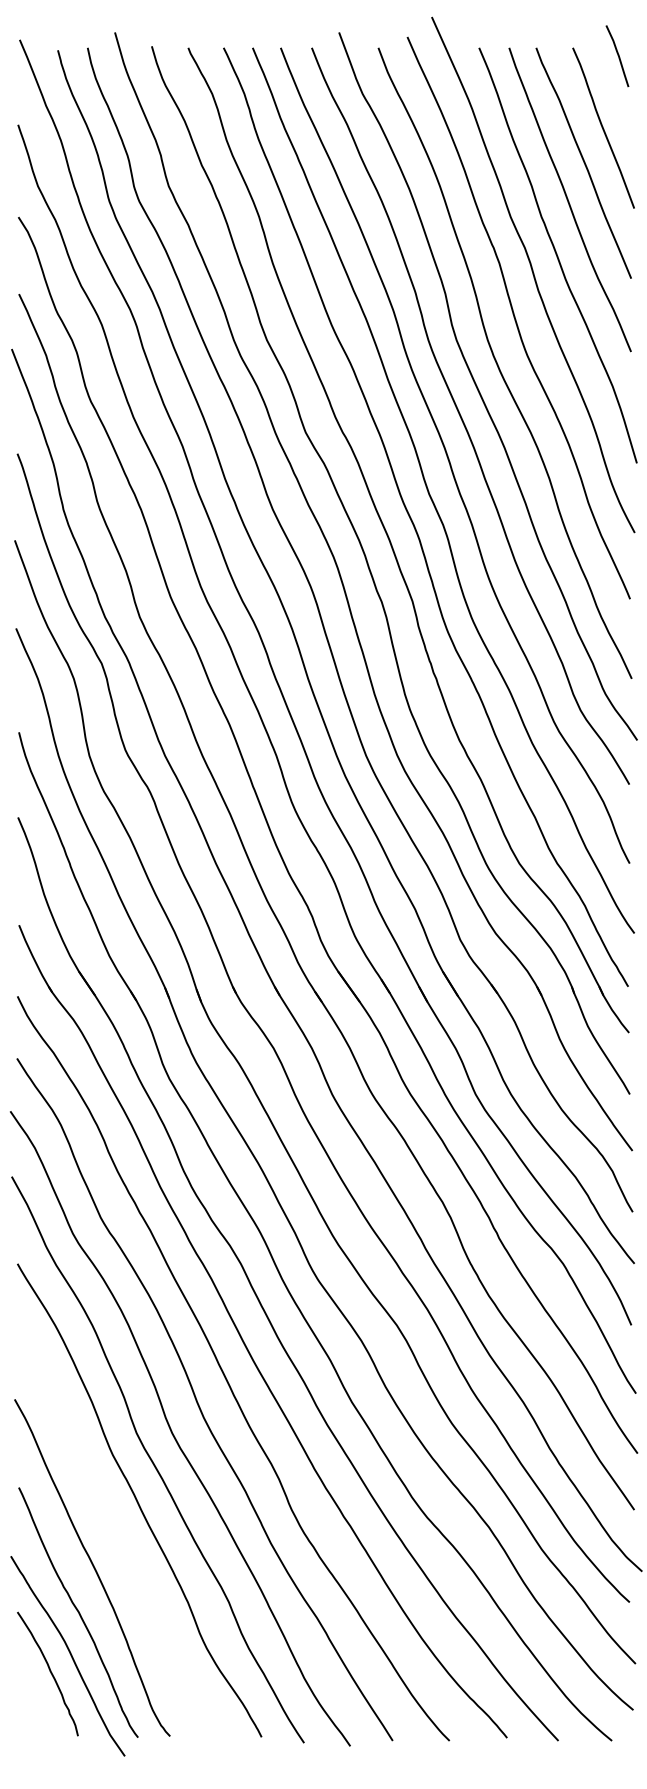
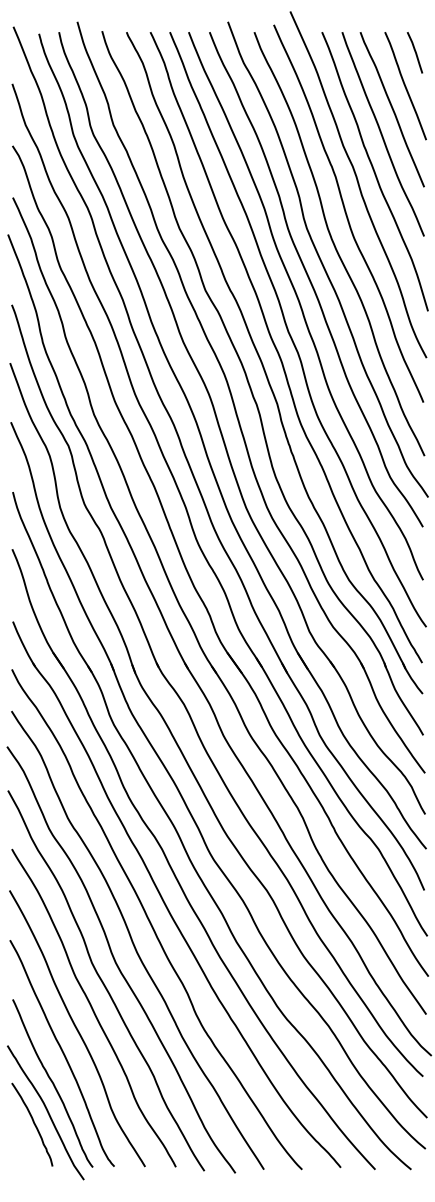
curve: (616, 55) -> (414, 52), moved
curve: (115, 1530) -> (77, 1028), added

